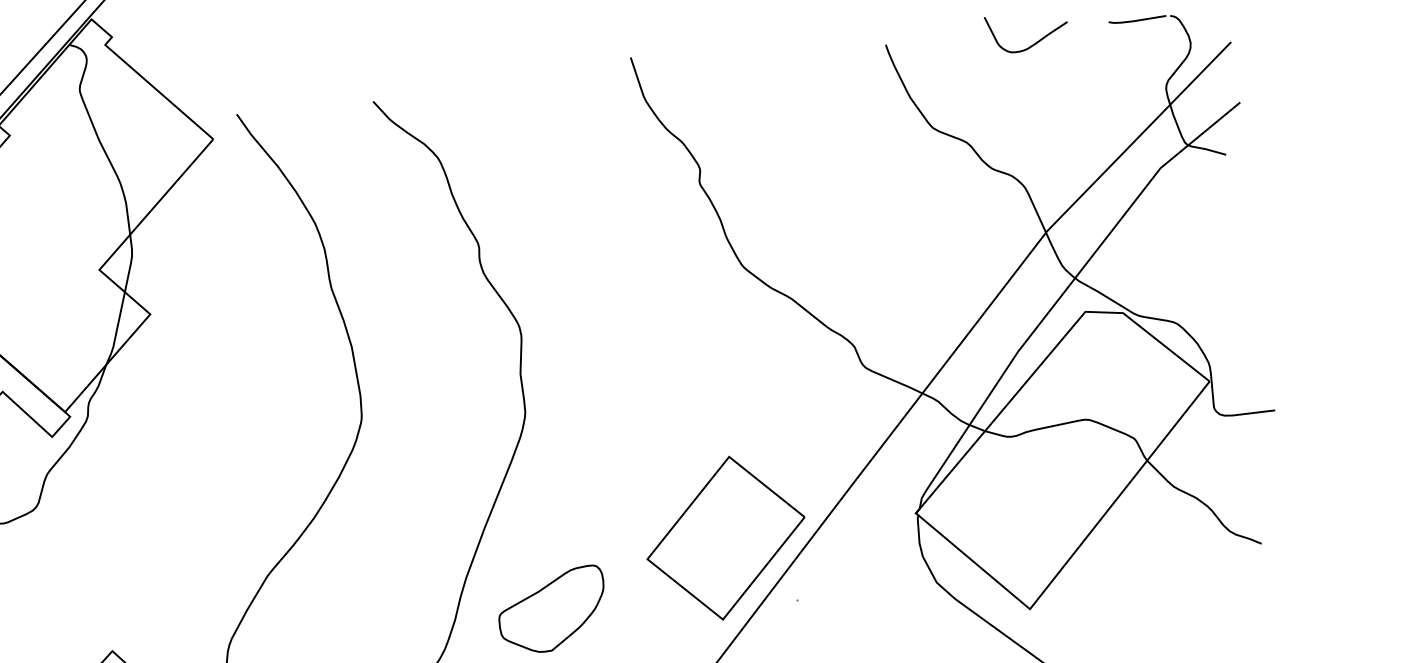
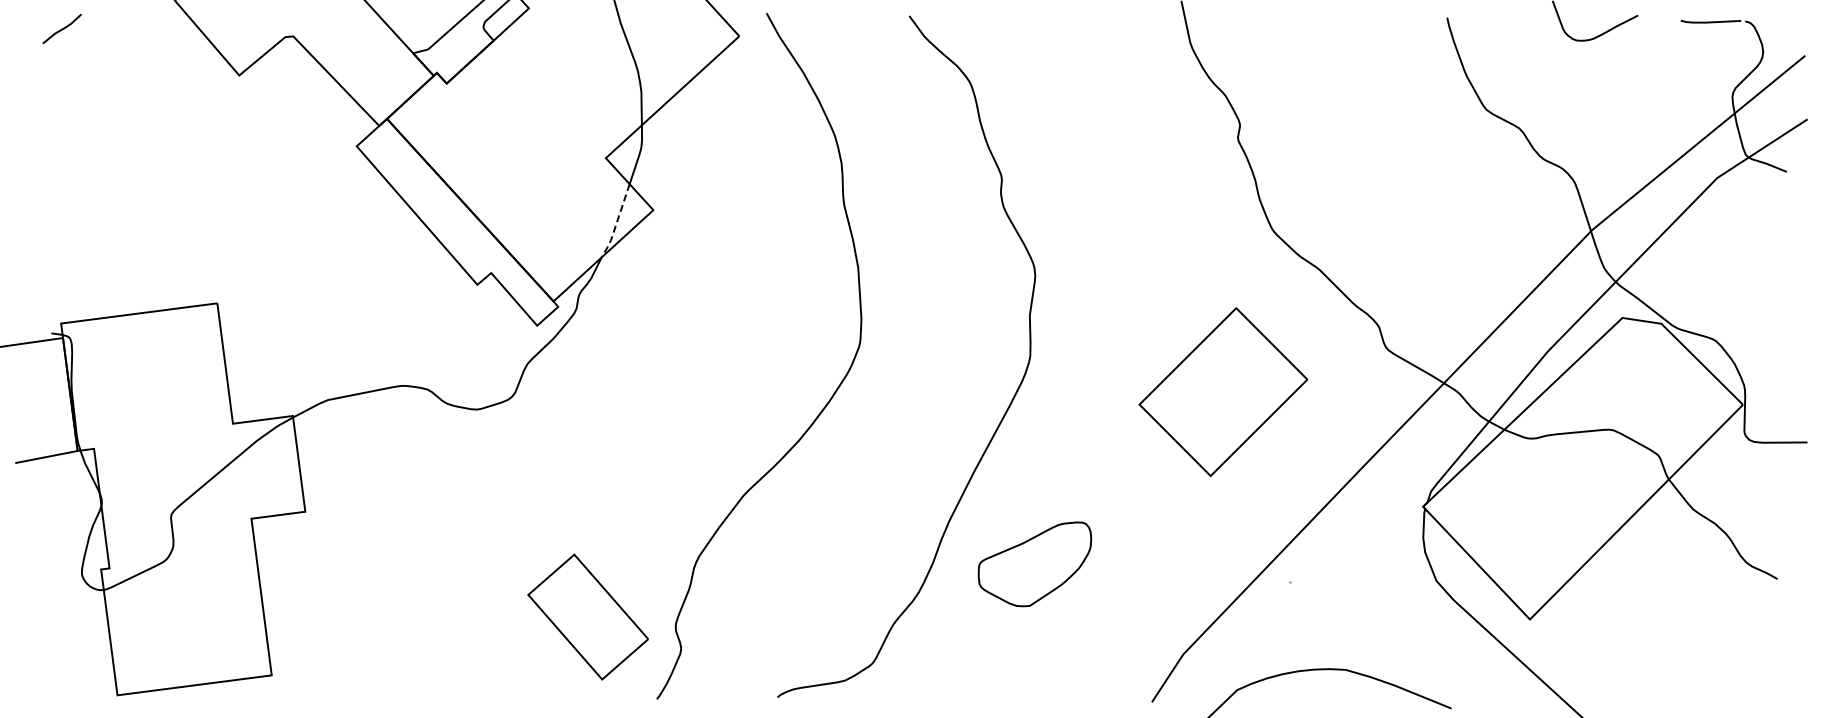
line: (116, 330) -> (616, 222), solid -> dashed
part: (725, 538) -> (1222, 392), moved

